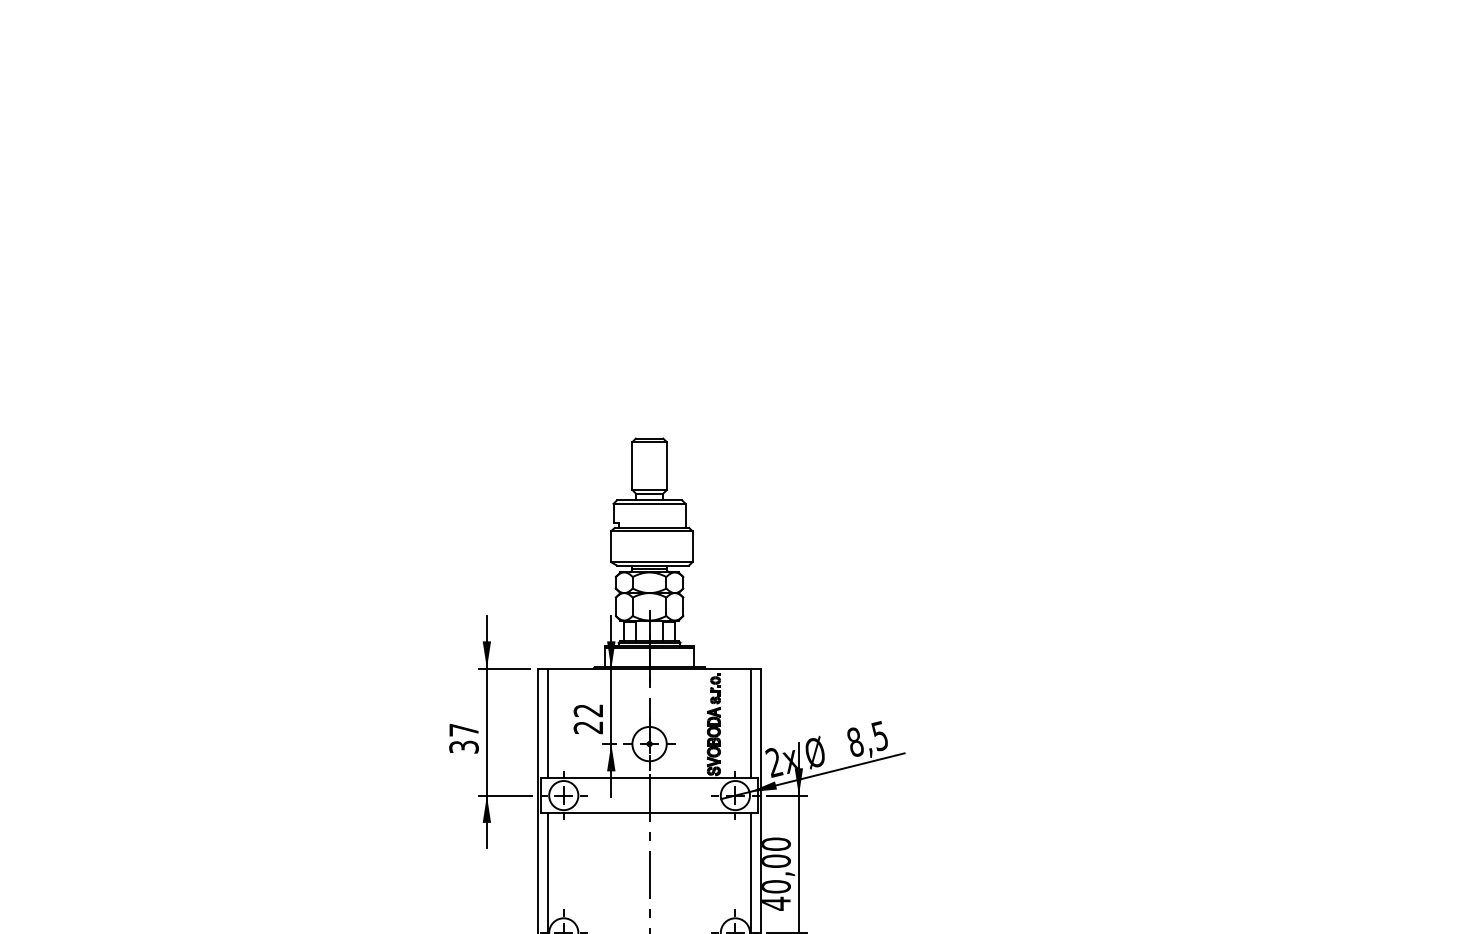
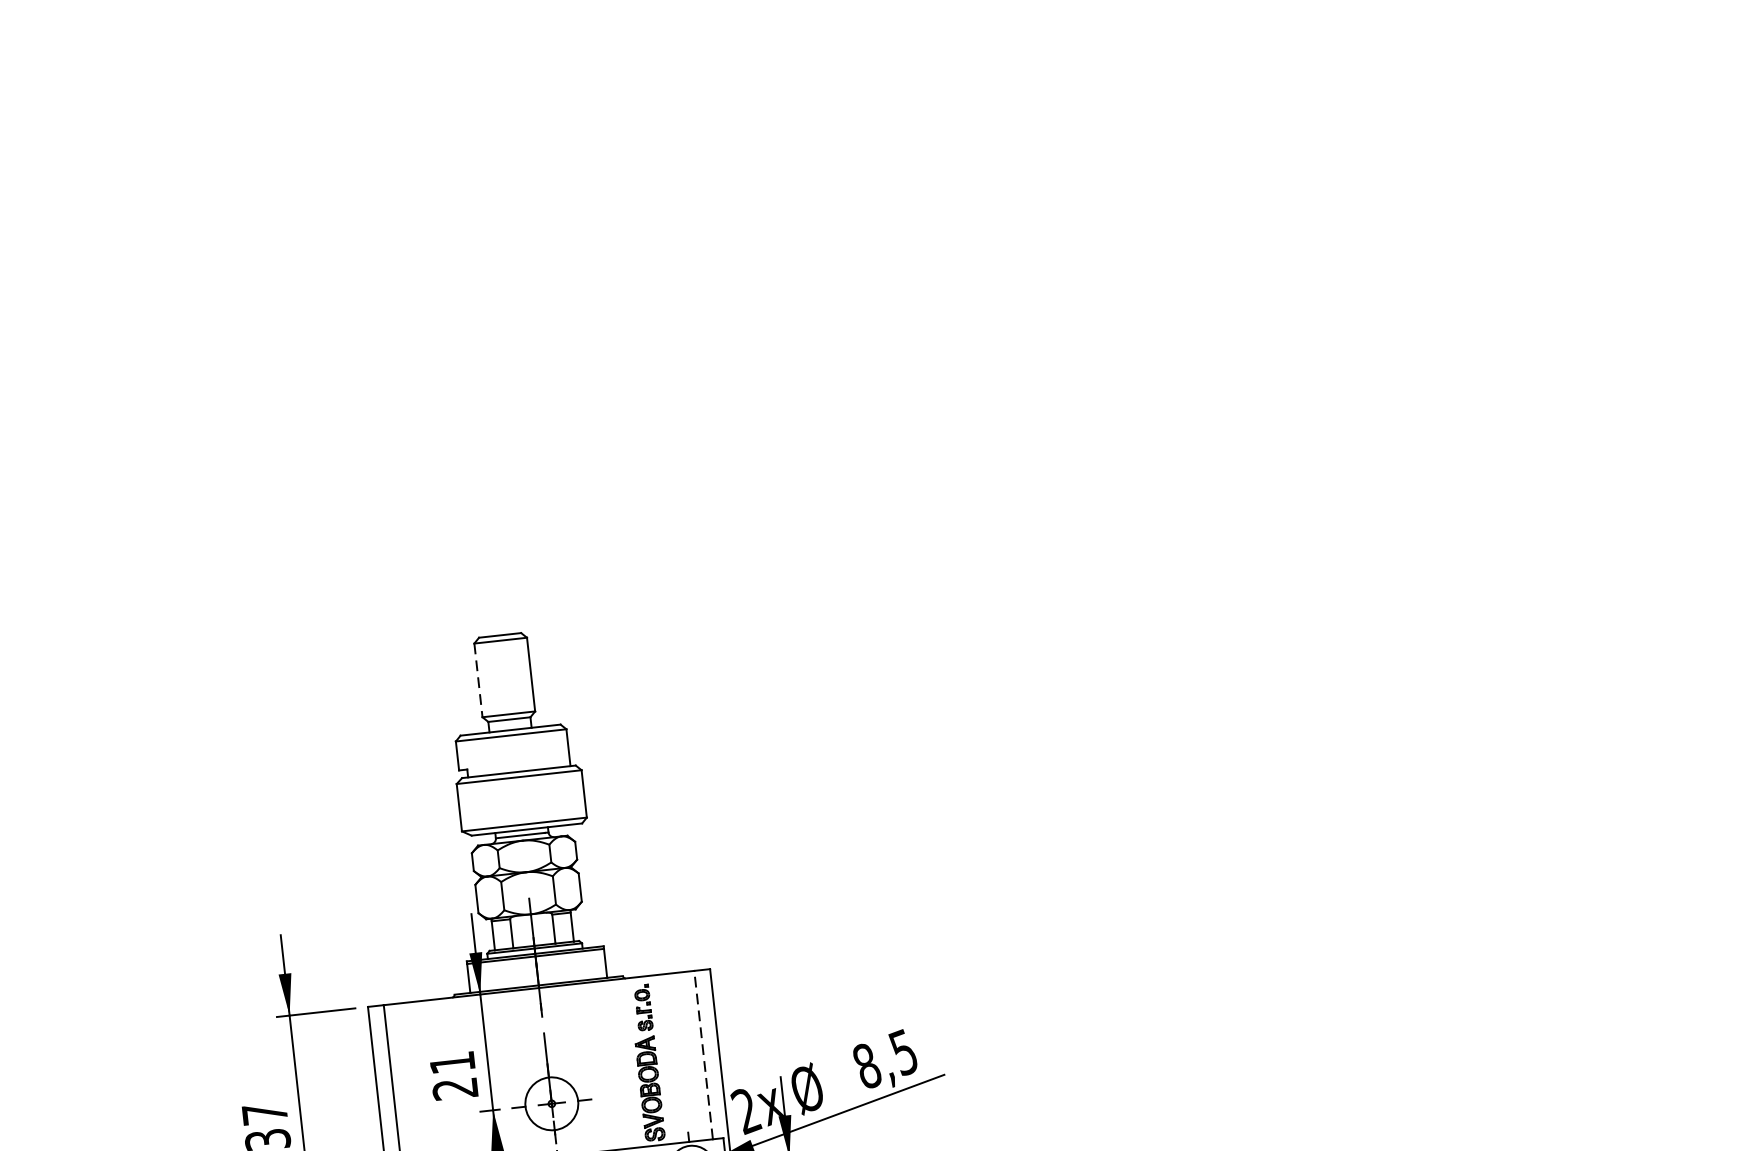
line: (632, 466) -> (478, 681), solid -> dashed
text: (587, 710) -> (450, 1062), 22 -> 21
line: (750, 723) -> (703, 1055), solid -> dashed

